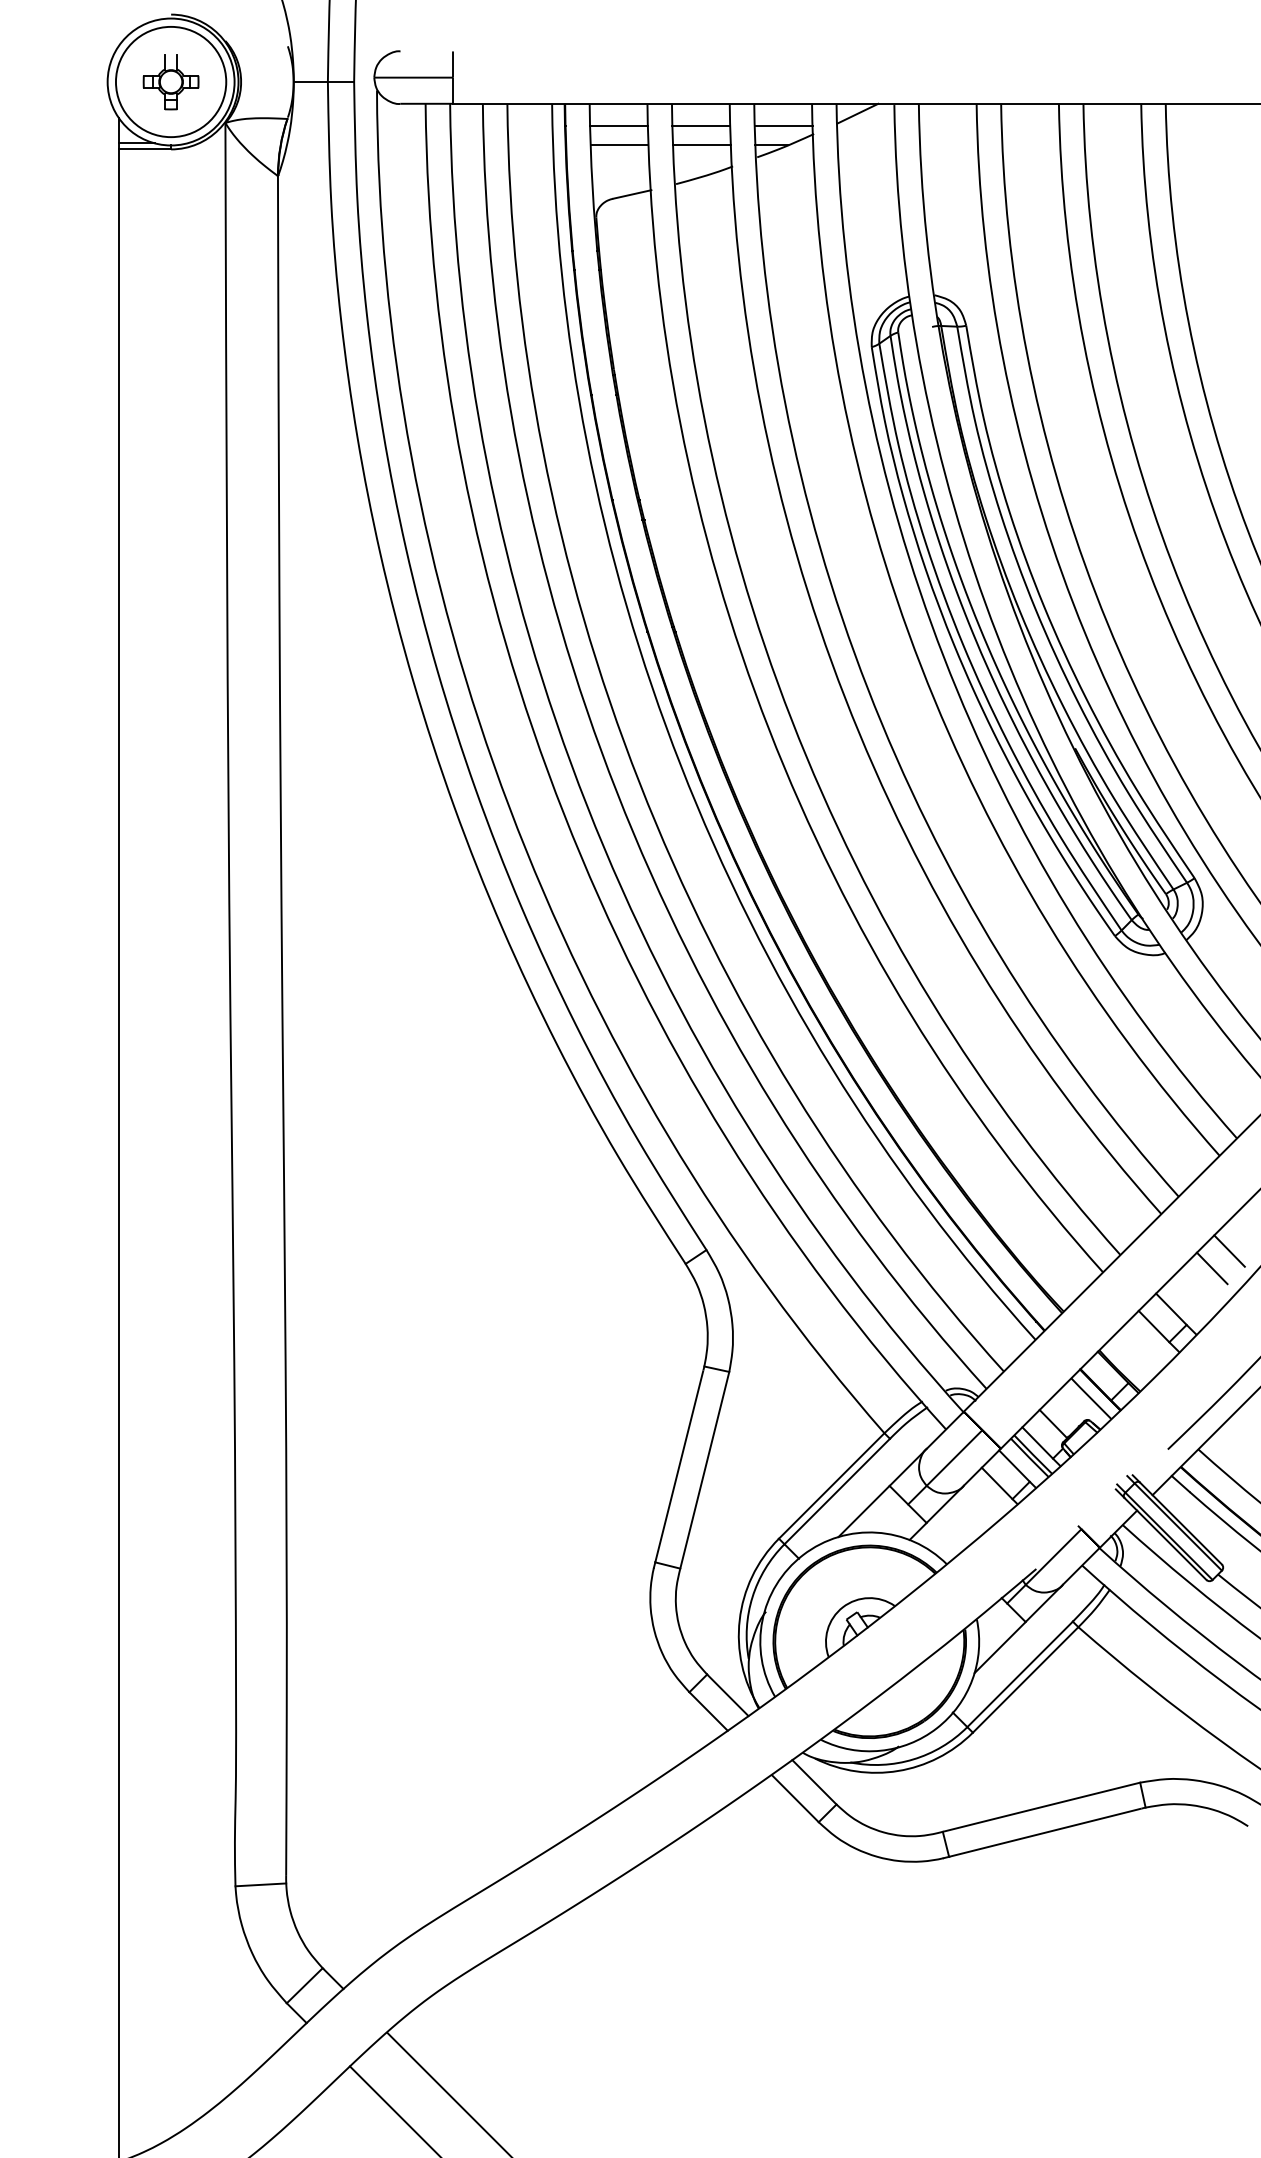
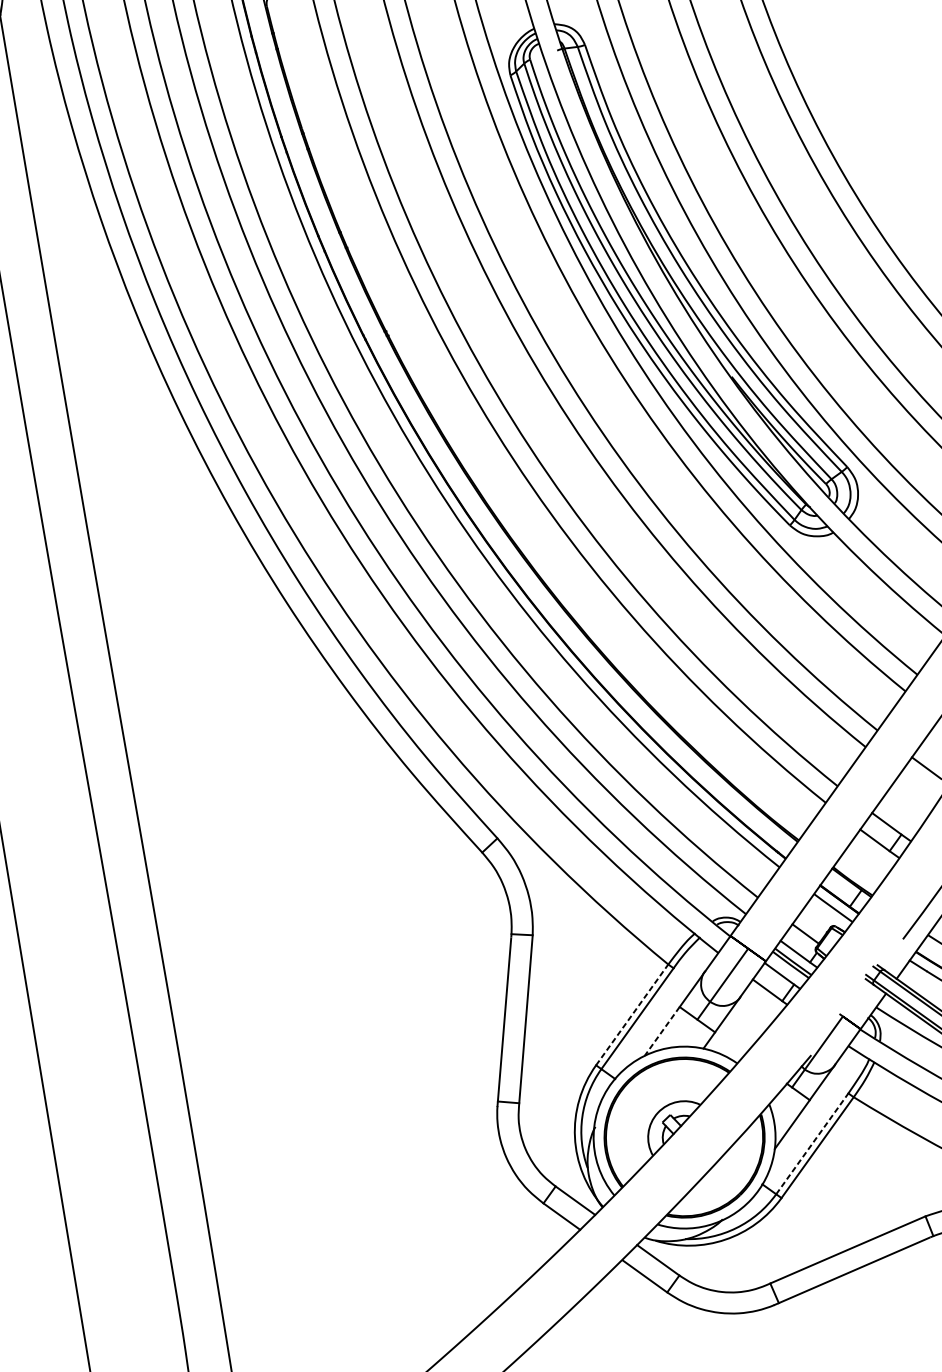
line: (1211, 1268) -> (914, 784), removed
line: (831, 1485) -> (631, 1014), solid -> dashed
line: (863, 1511) -> (661, 1031), solid -> dashed
line: (1020, 1674) -> (812, 1143), solid -> dashed

